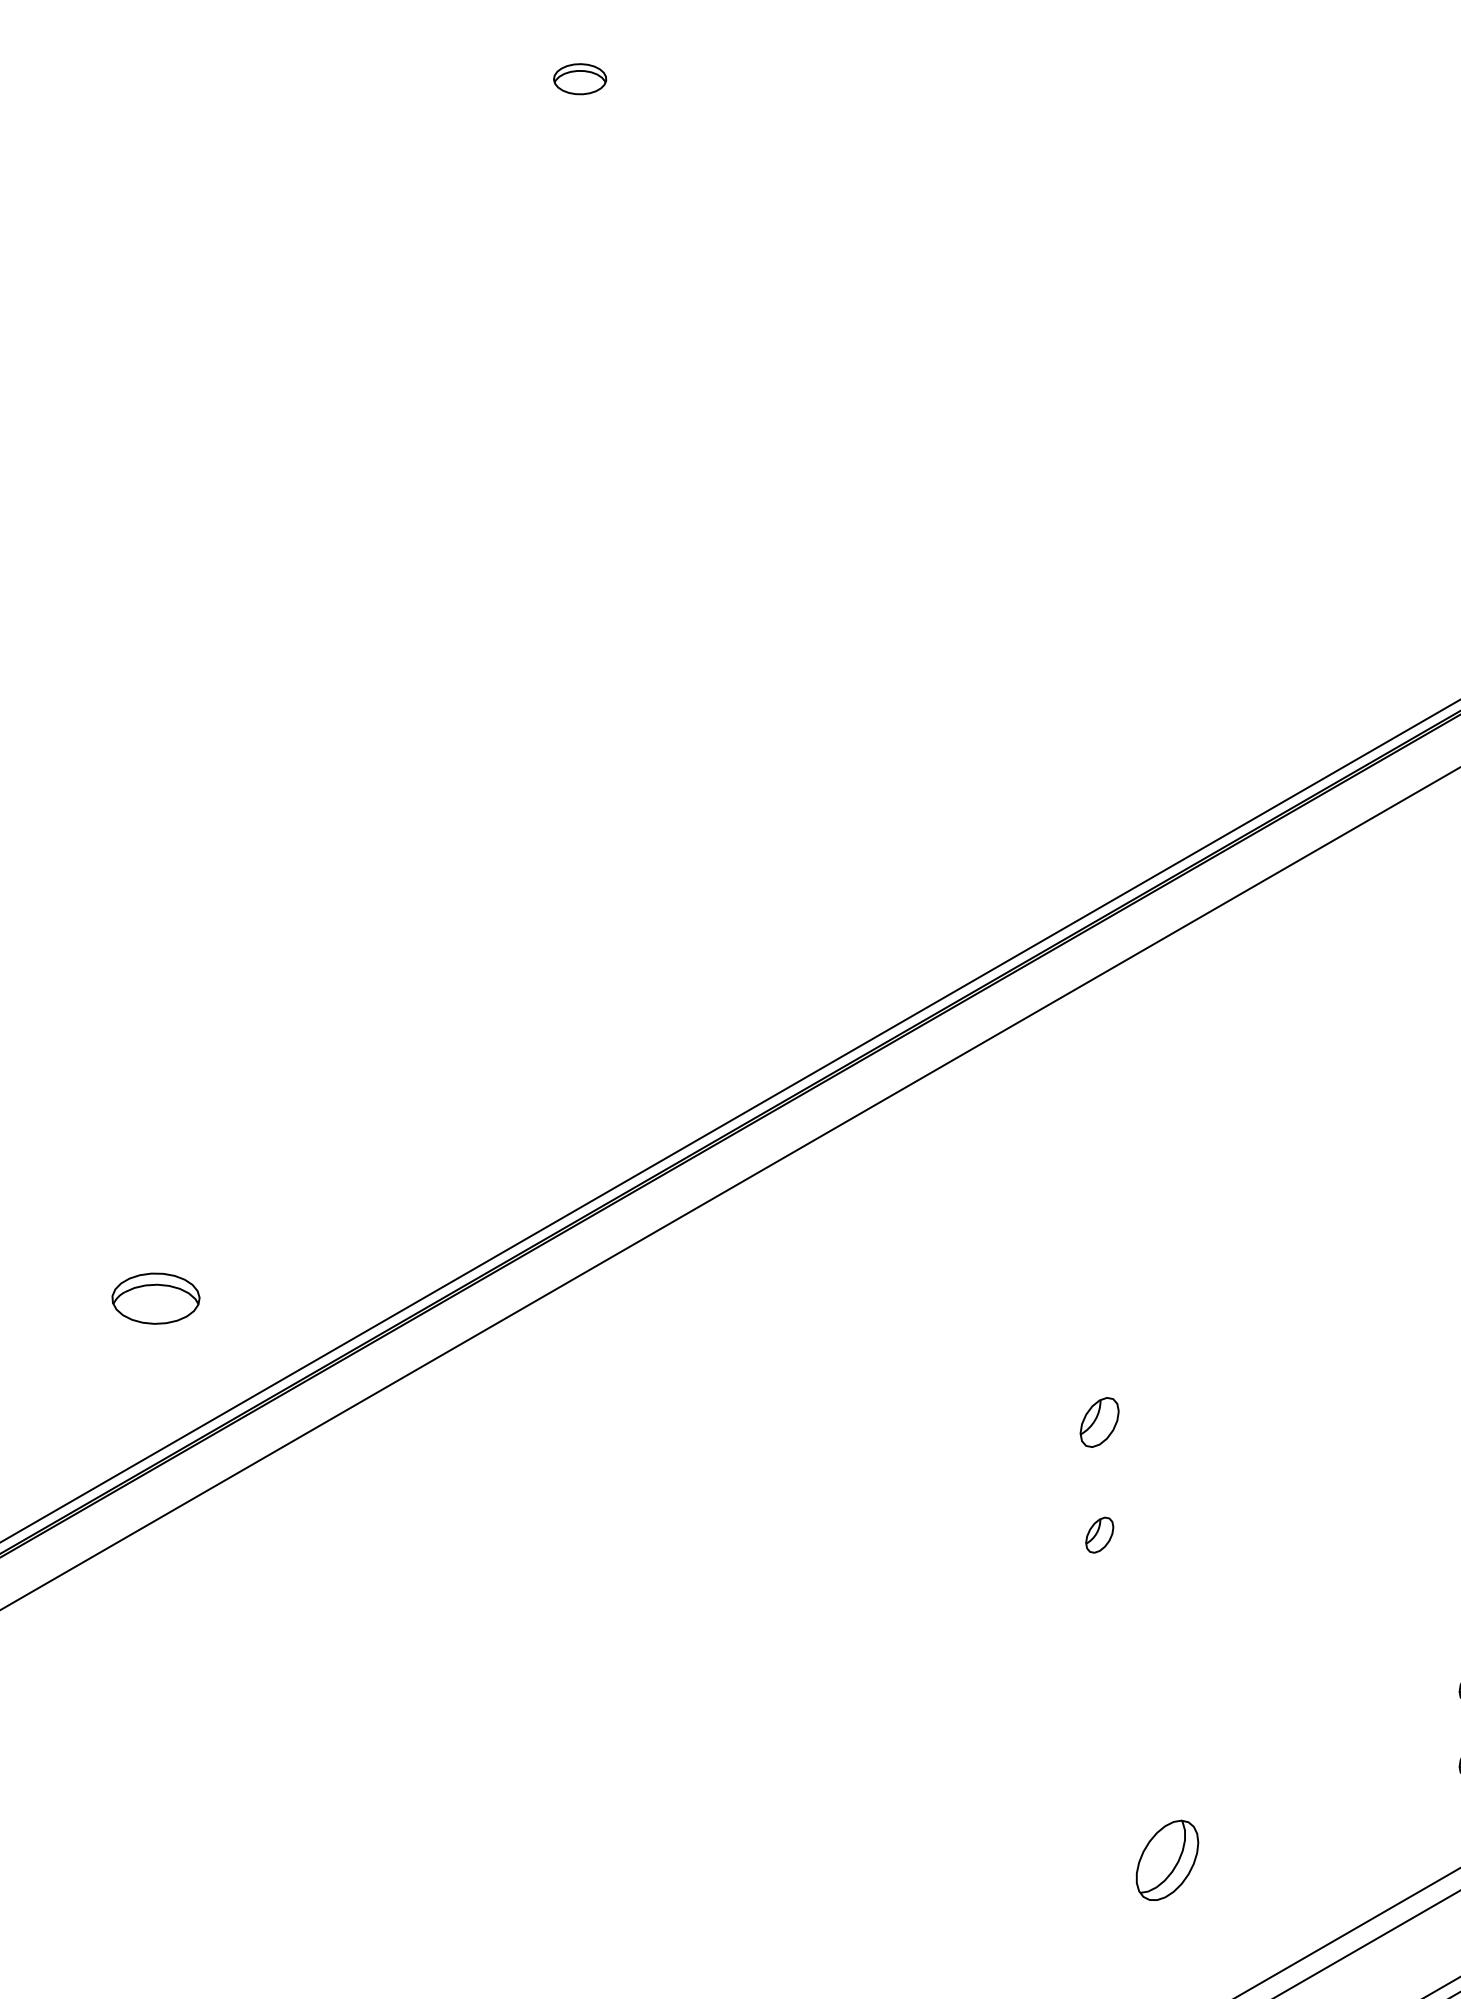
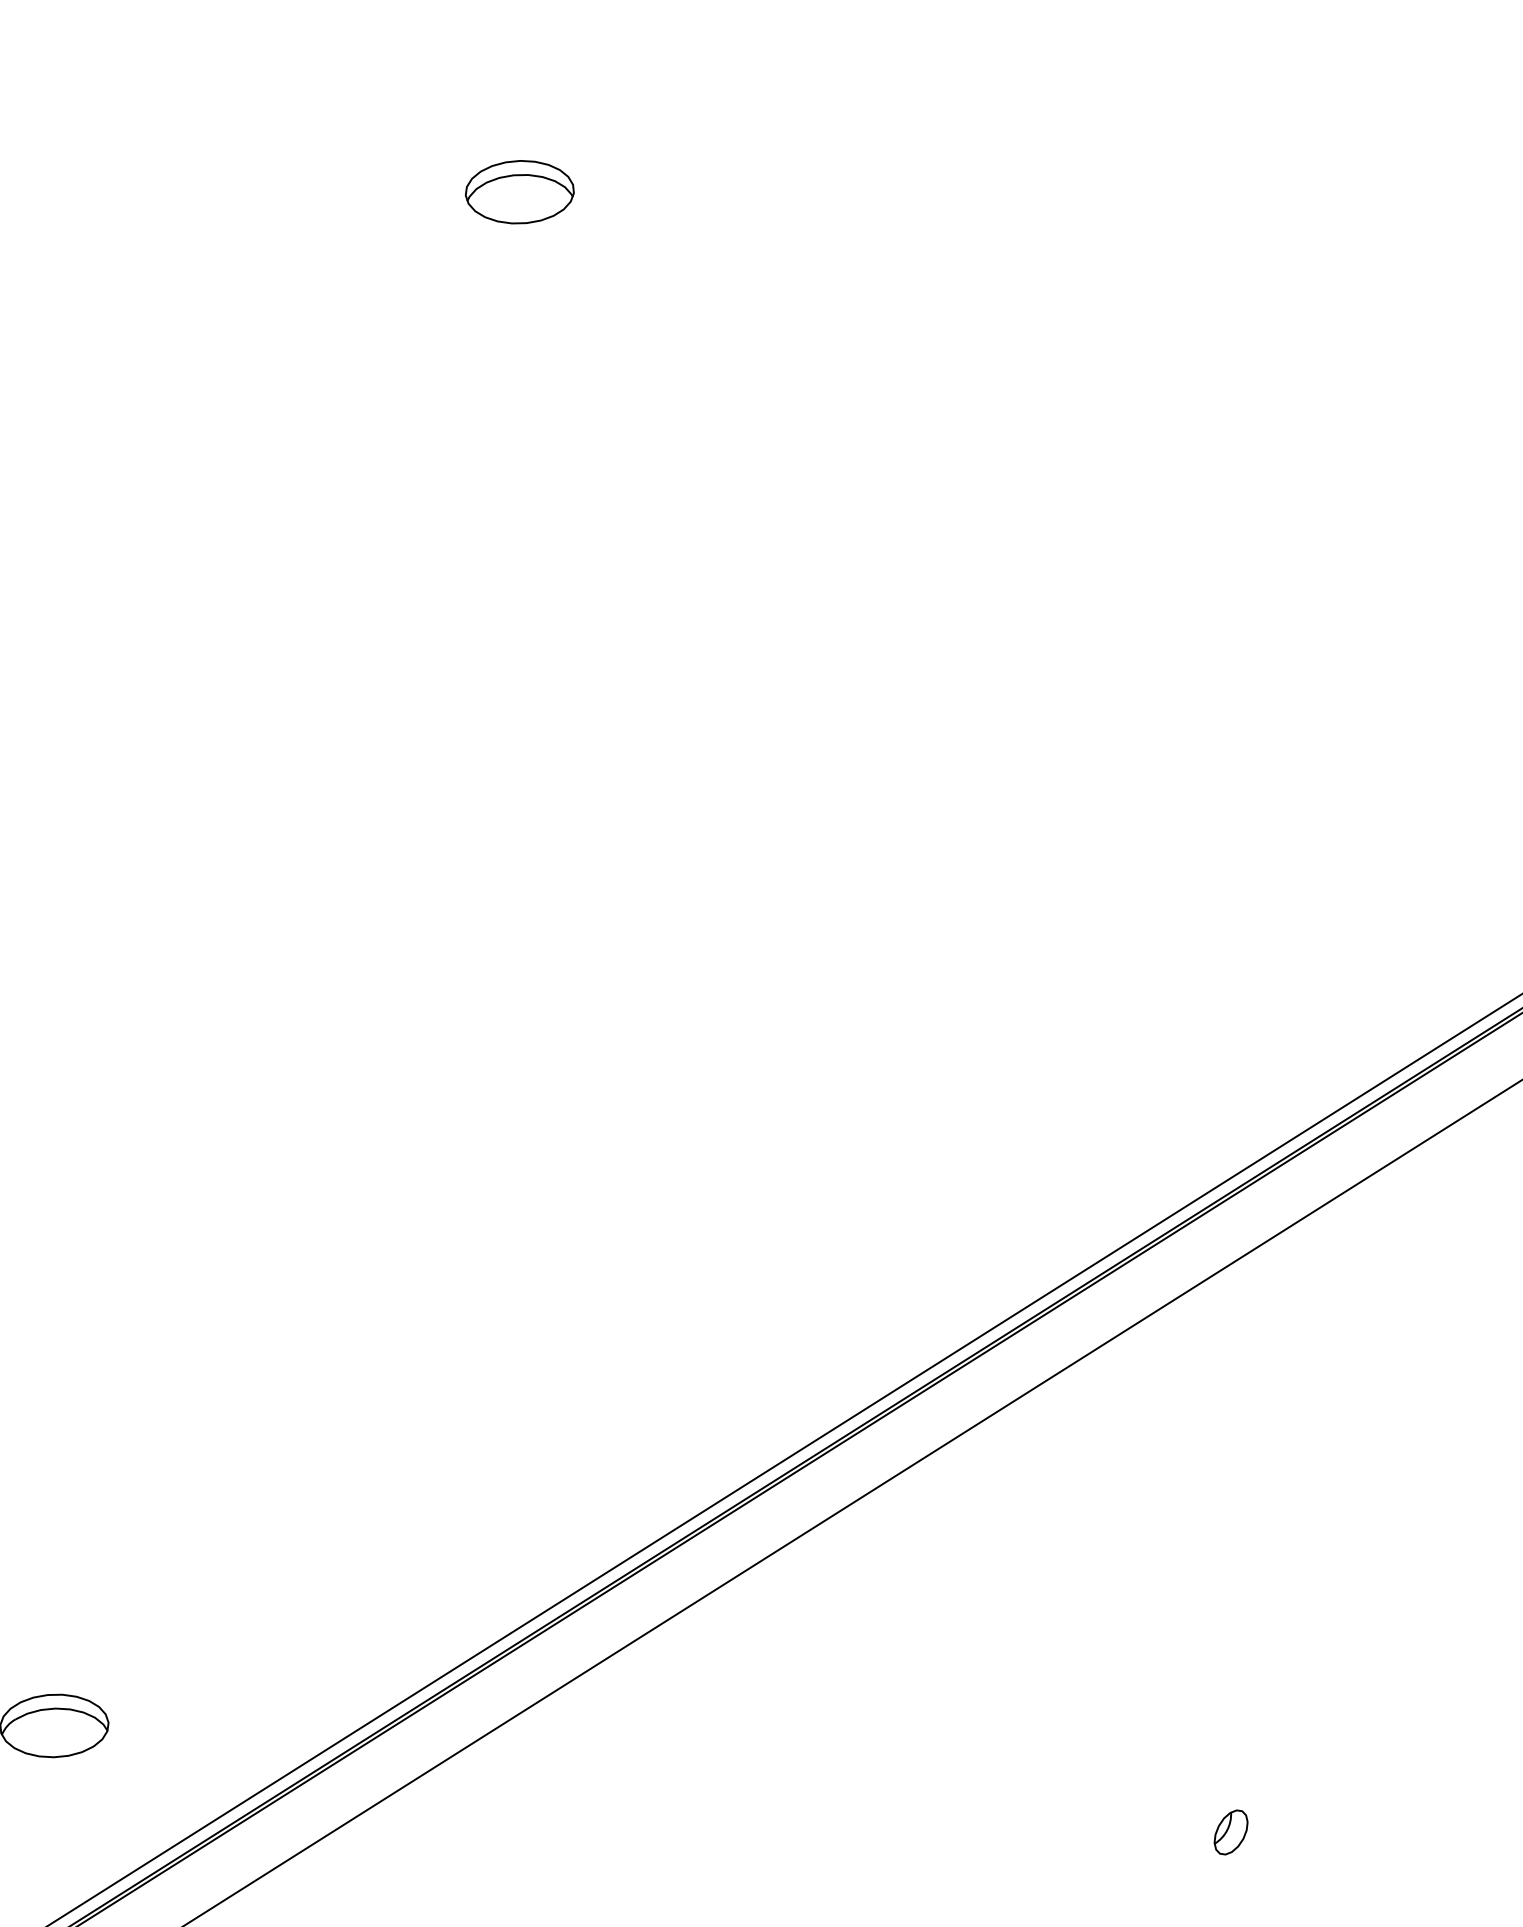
part: (579, 79) -> (518, 192), size x1.67
part: (1099, 1422) -> (1230, 1832), size x0.71

